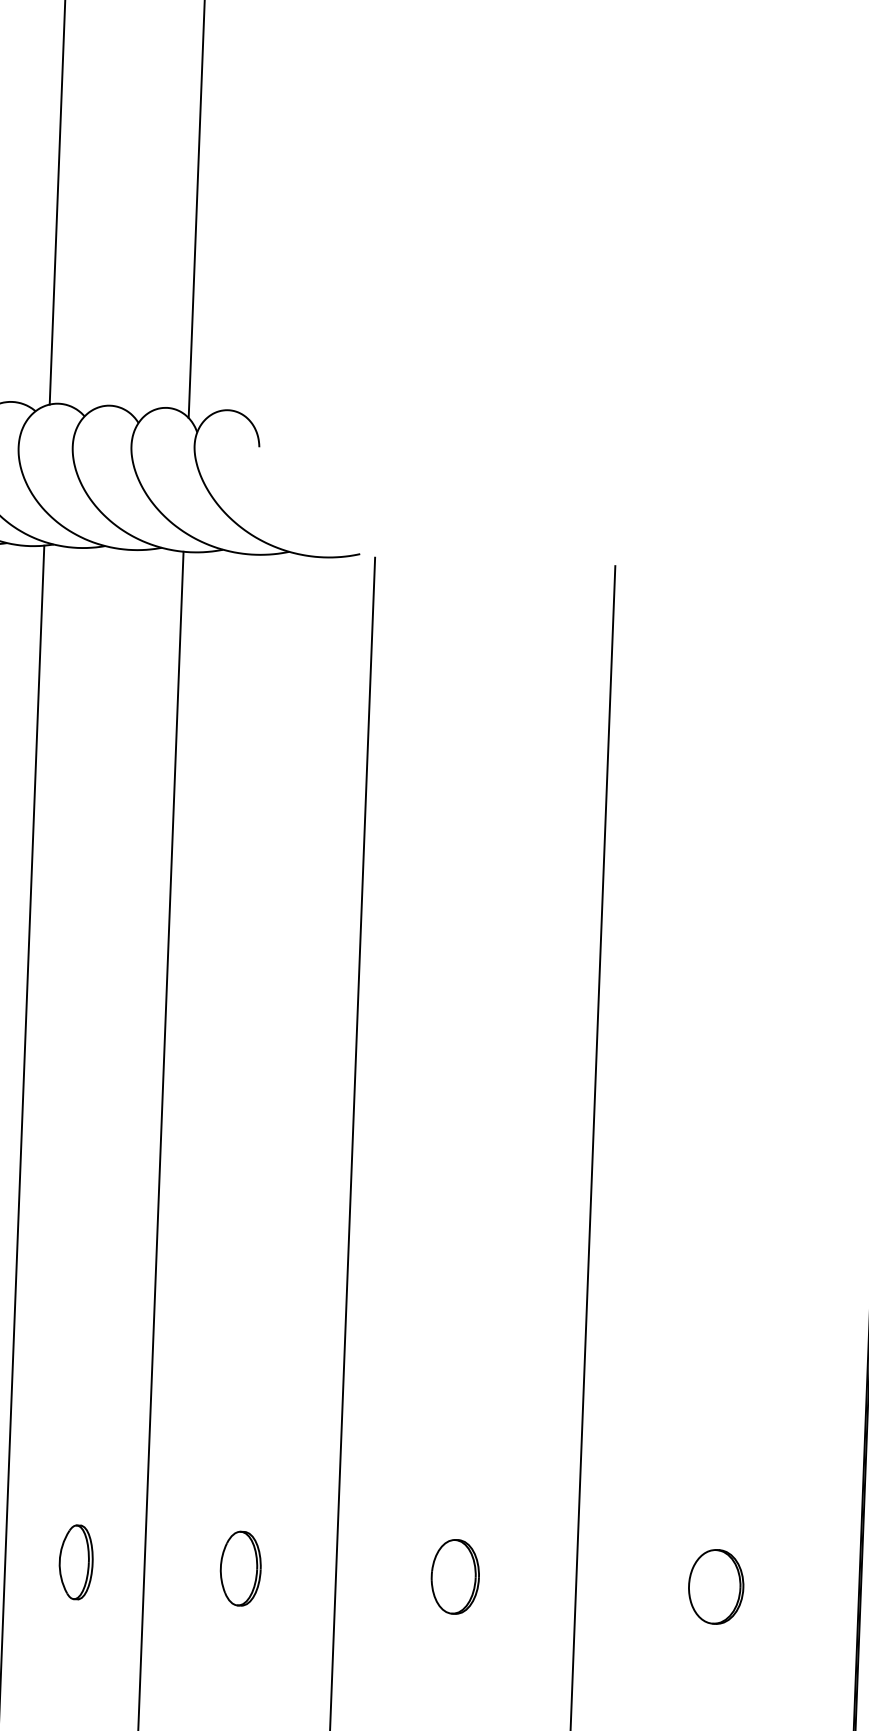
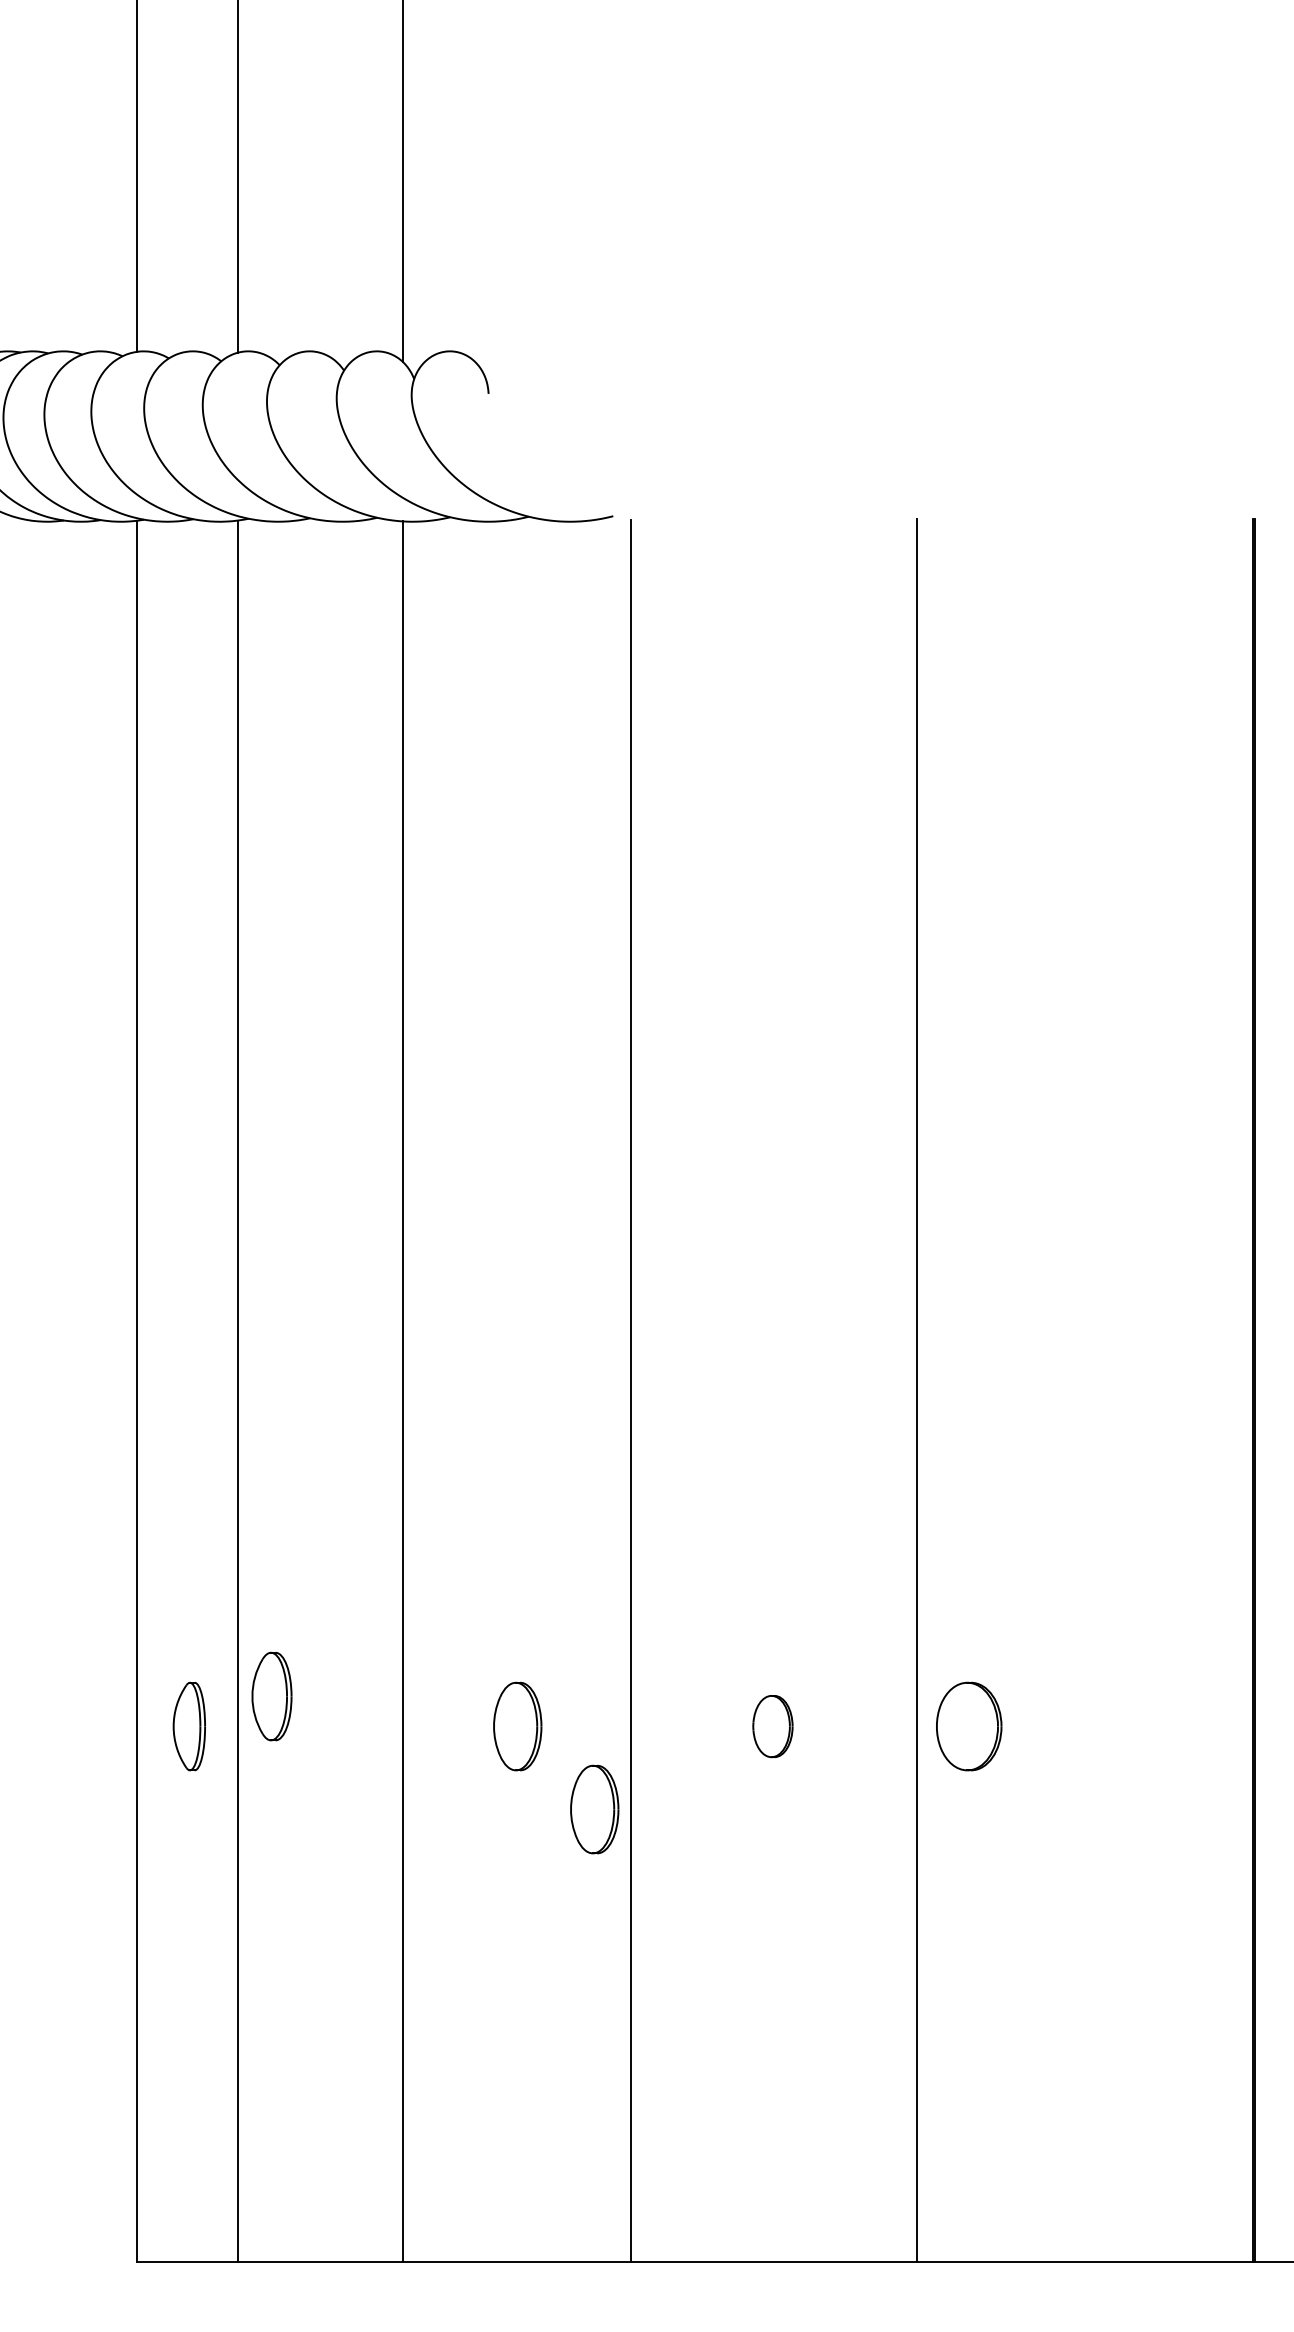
part: (75, 1562) -> (271, 1696), moved
part: (454, 1576) -> (772, 1726), size x0.7
part: (716, 1586) -> (969, 1726), moved
part: (302, 1640) -> (594, 1809), added

